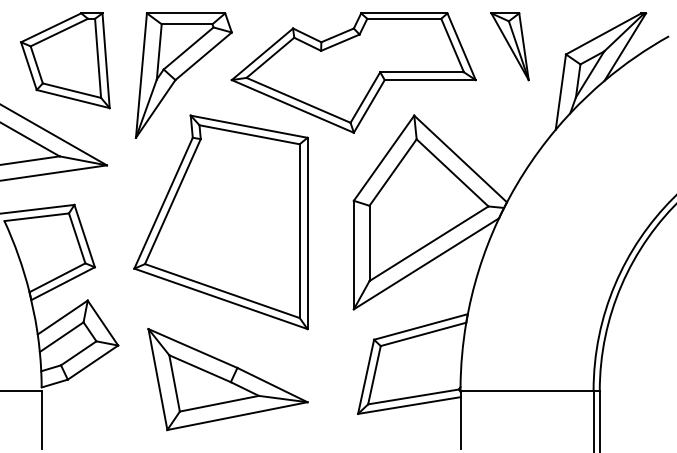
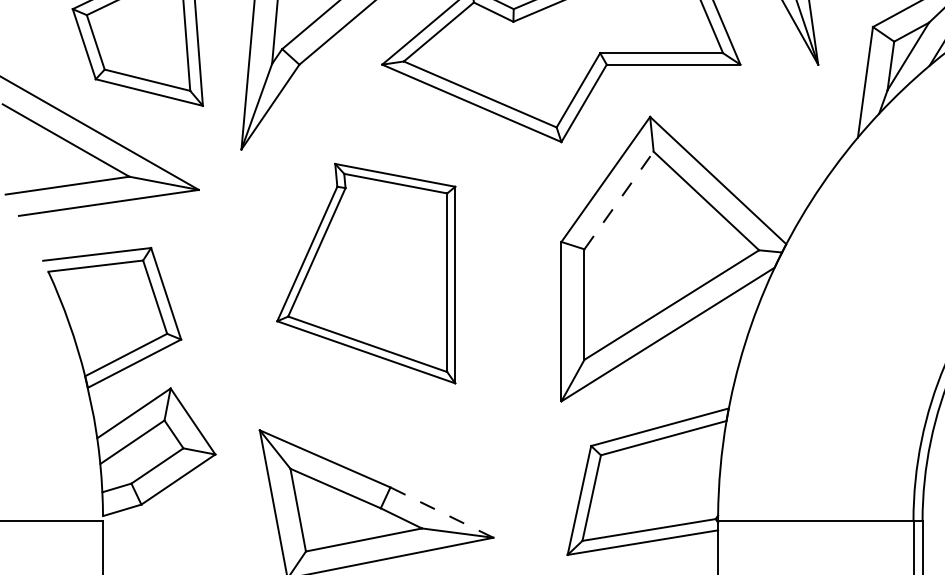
line: (393, 172) -> (619, 200), solid -> dashed
part: (220, 222) -> (365, 273), size x0.7
line: (272, 384) -> (441, 511), solid -> dashed

